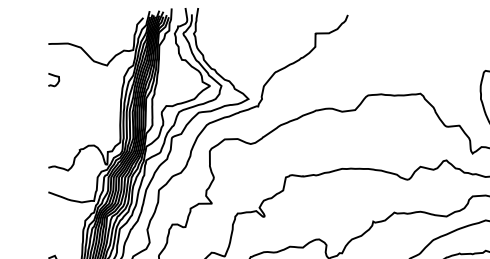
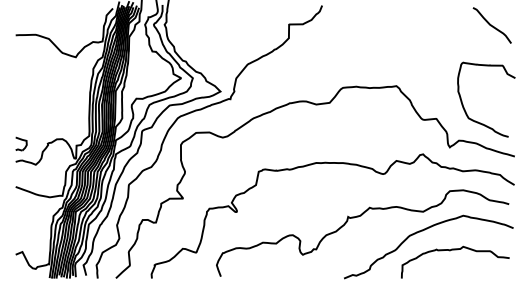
part: (54, 79) -> (21, 143), moved

